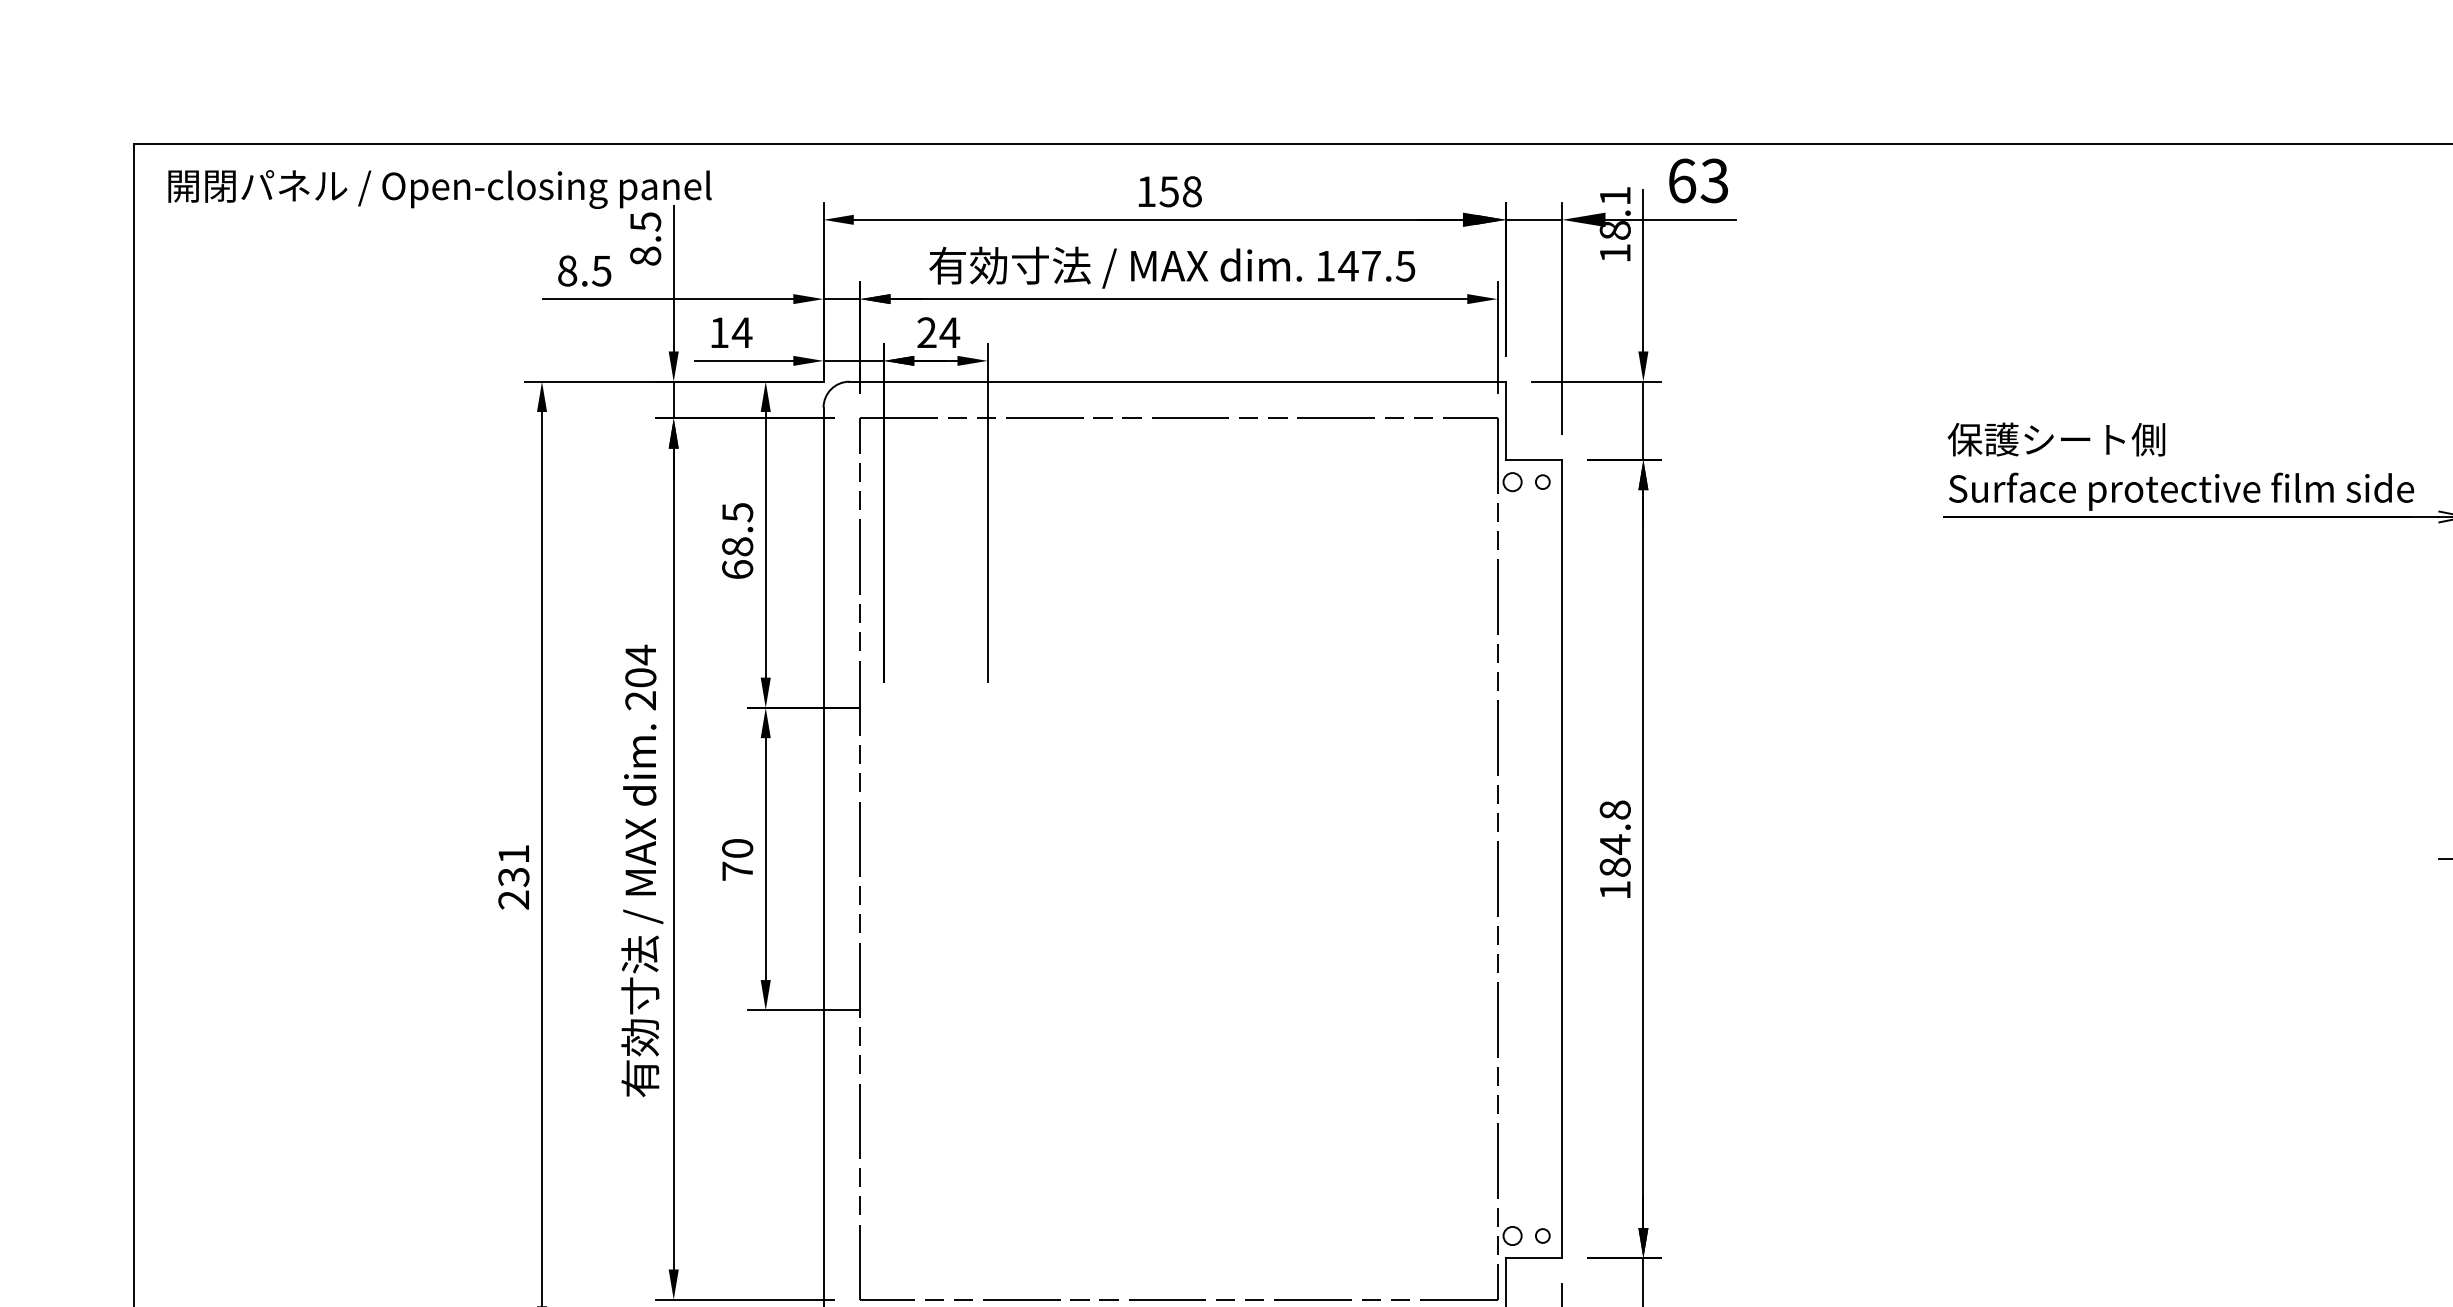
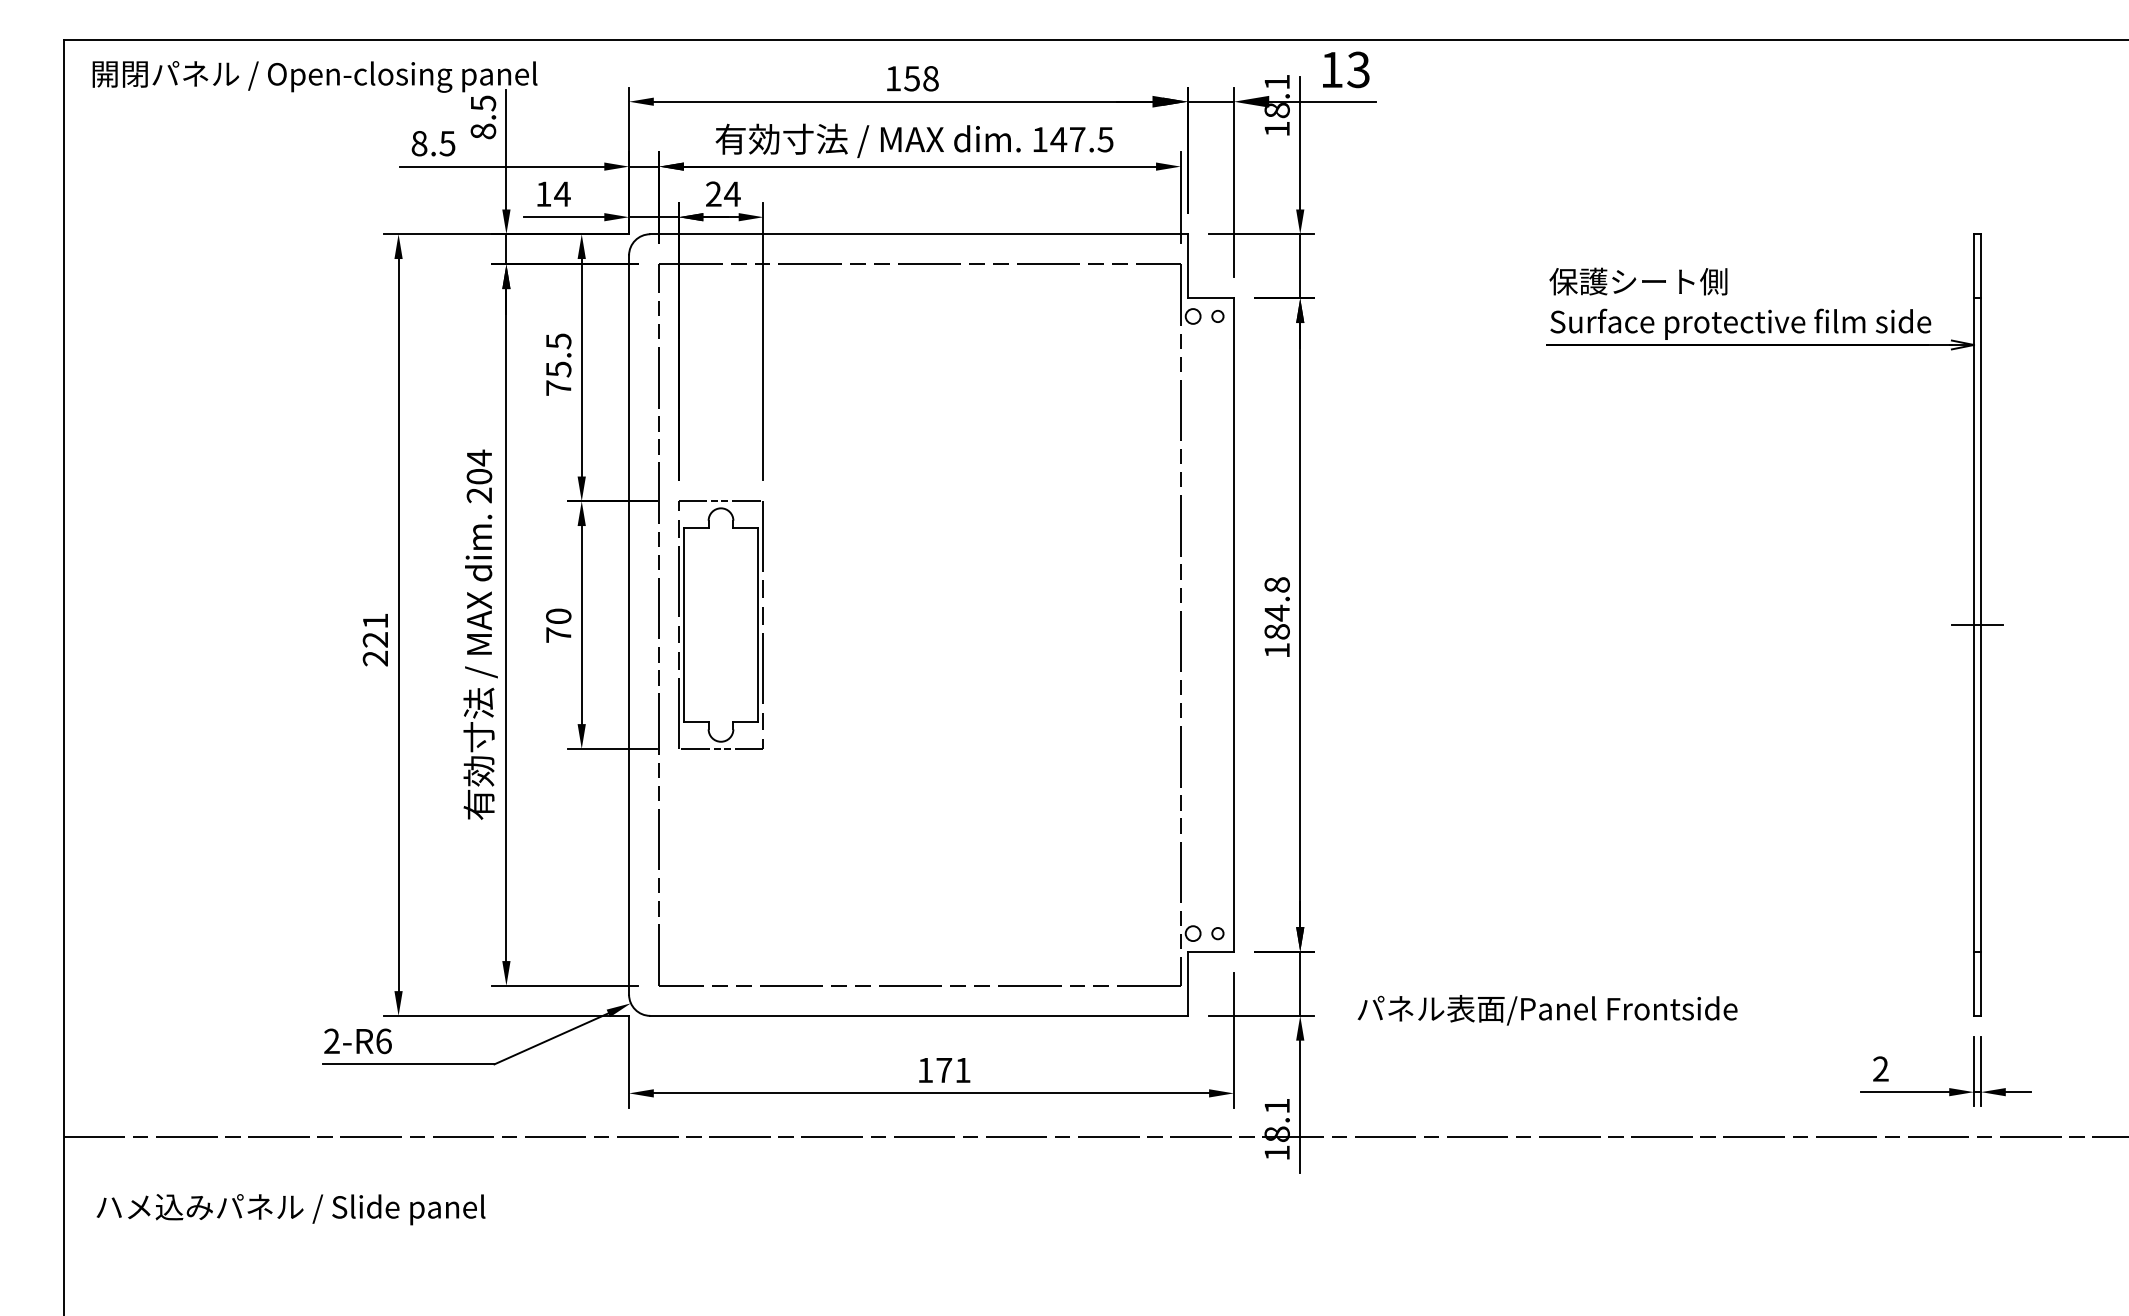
text: (1682, 180) -> (1332, 69), 63 -> 13
text: (737, 557) -> (558, 378), 68.5 -> 75.5
part: (935, 858) -> (720, 624), added
text: (513, 876) -> (375, 639), 231 -> 221

